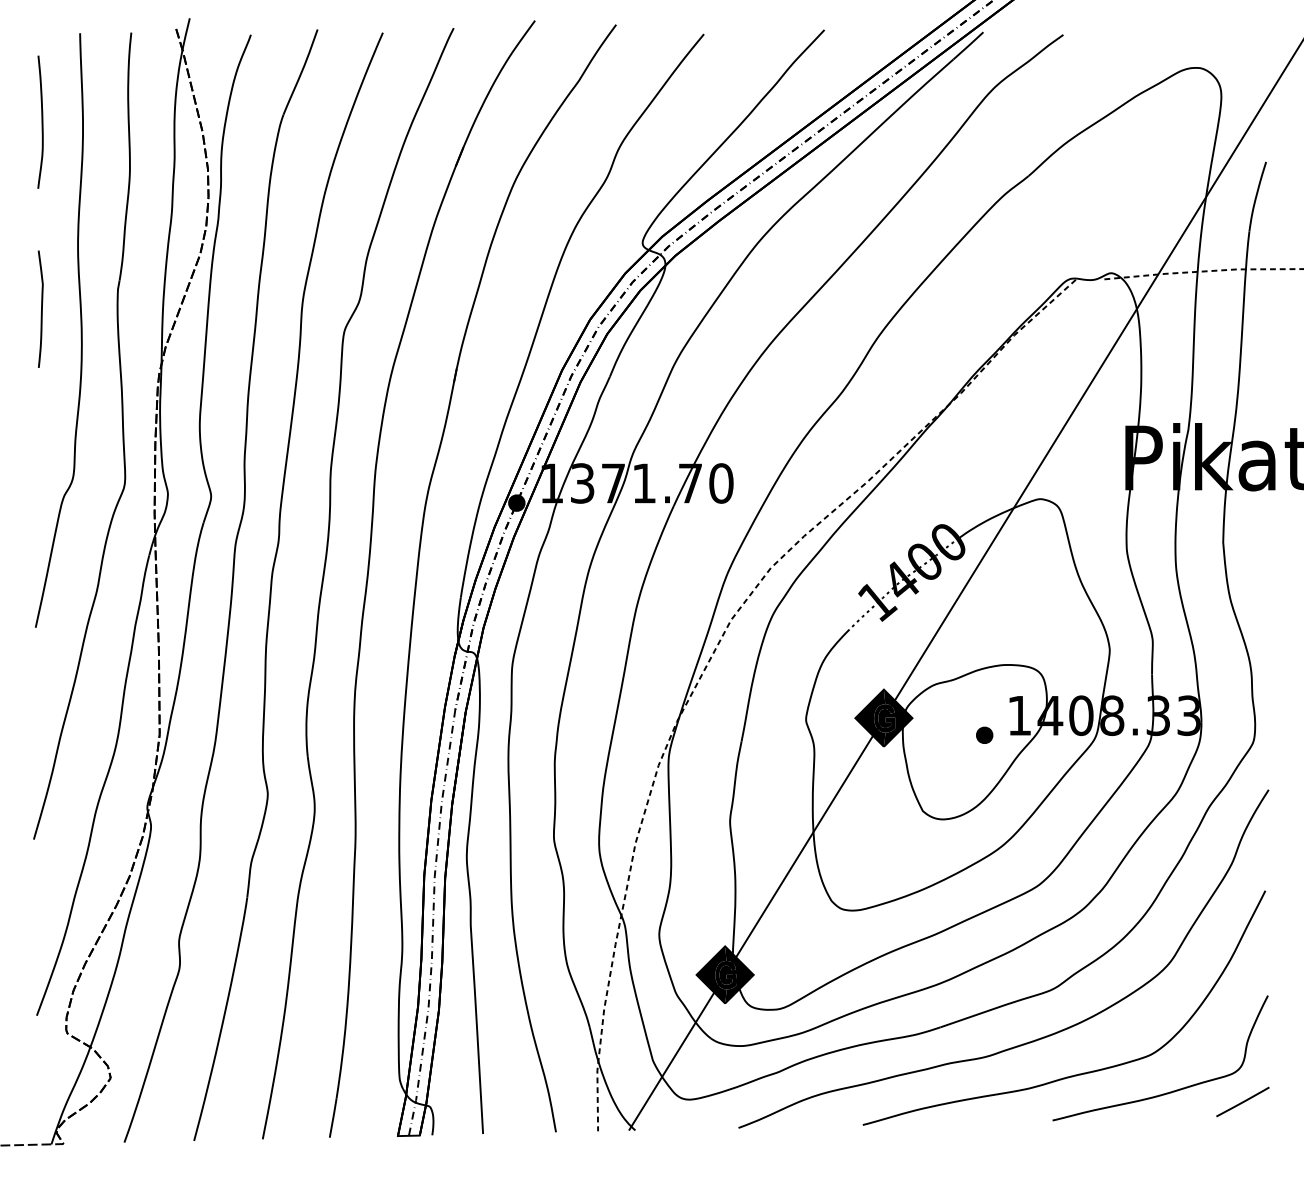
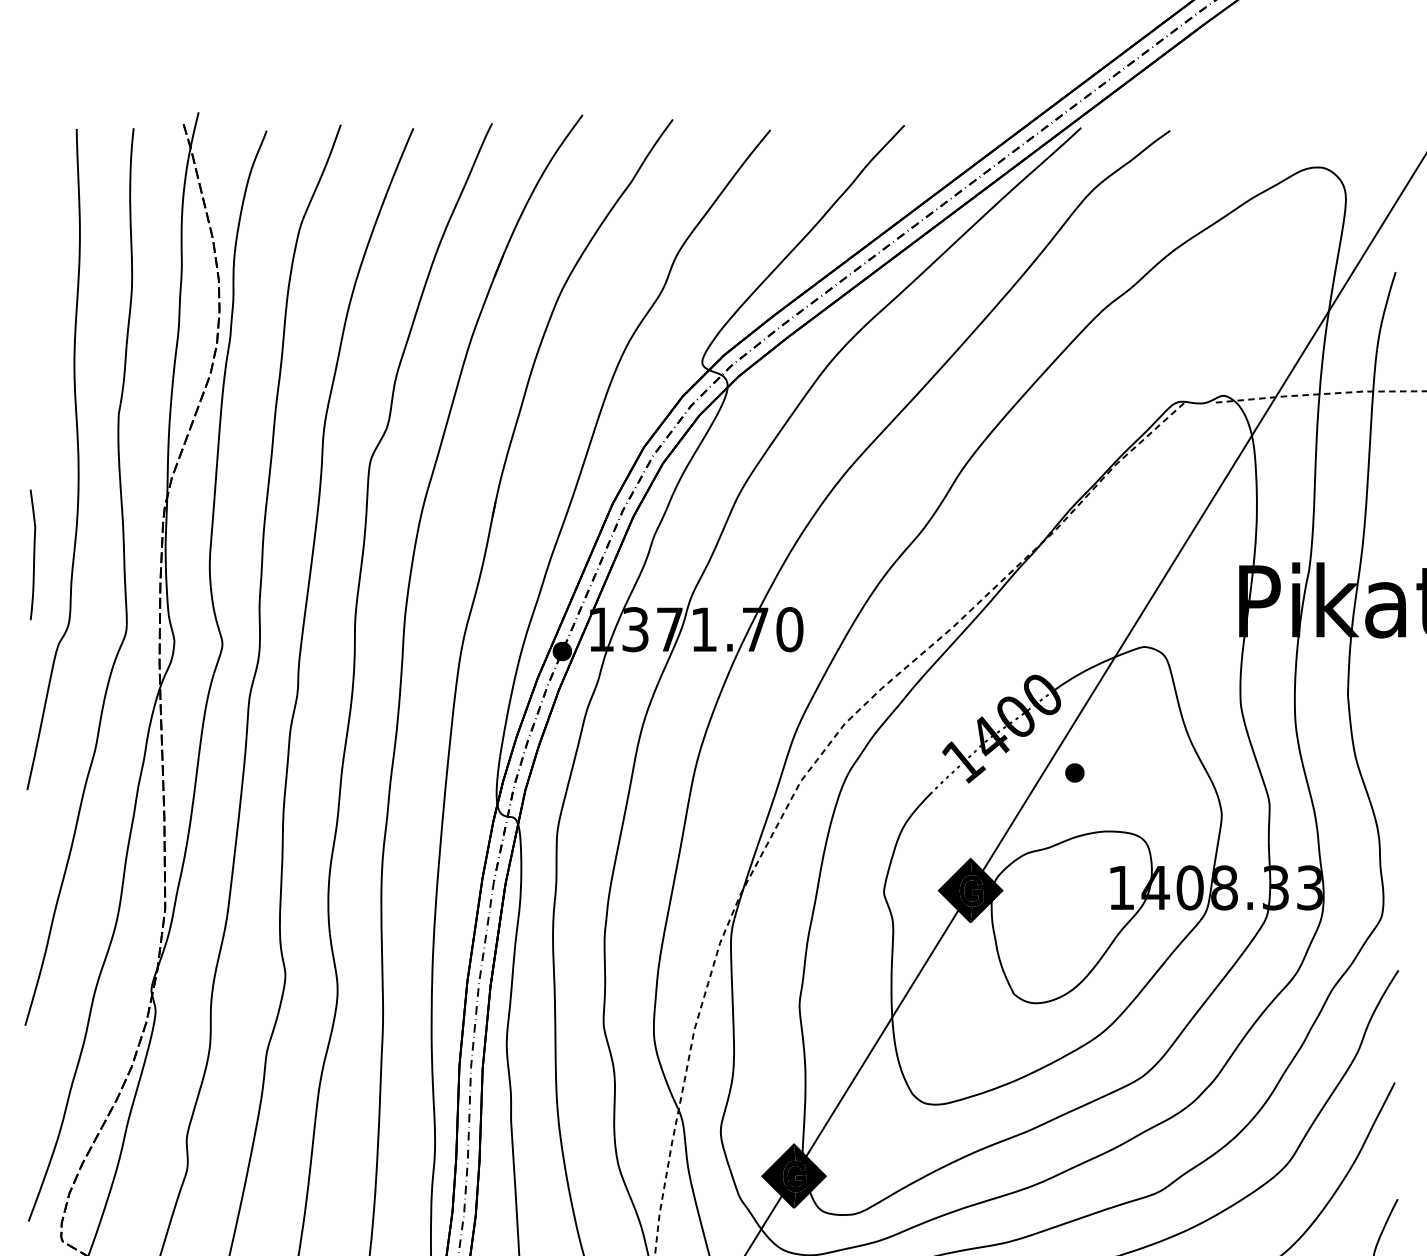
curve: (41, 121) -> (33, 227), removed
curve: (41, 308) -> (33, 554), moved
part: (984, 734) -> (1074, 772), moved

